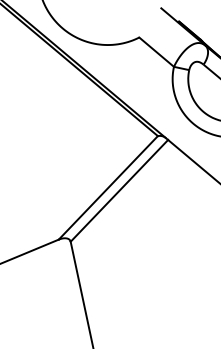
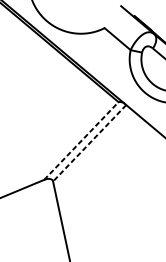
line: (108, 187) -> (81, 140), solid -> dashed
line: (119, 191) -> (89, 143), solid -> dashed

